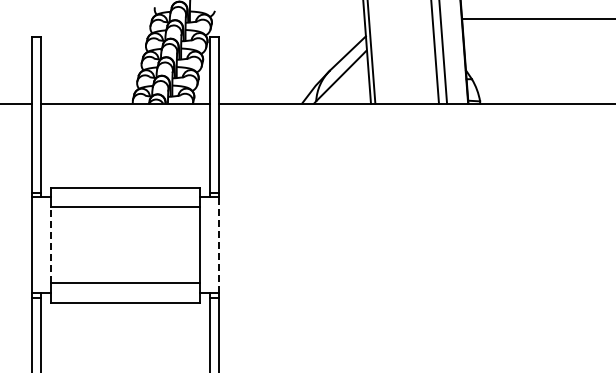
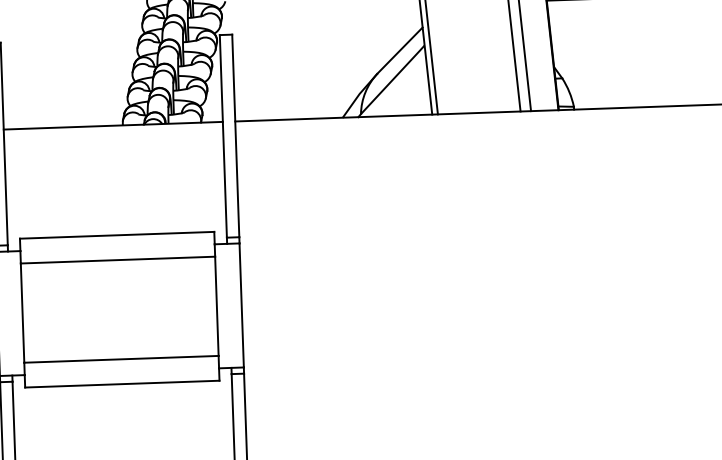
line: (50, 244) -> (22, 312), dashed -> solid
line: (219, 245) -> (241, 305), dashed -> solid

